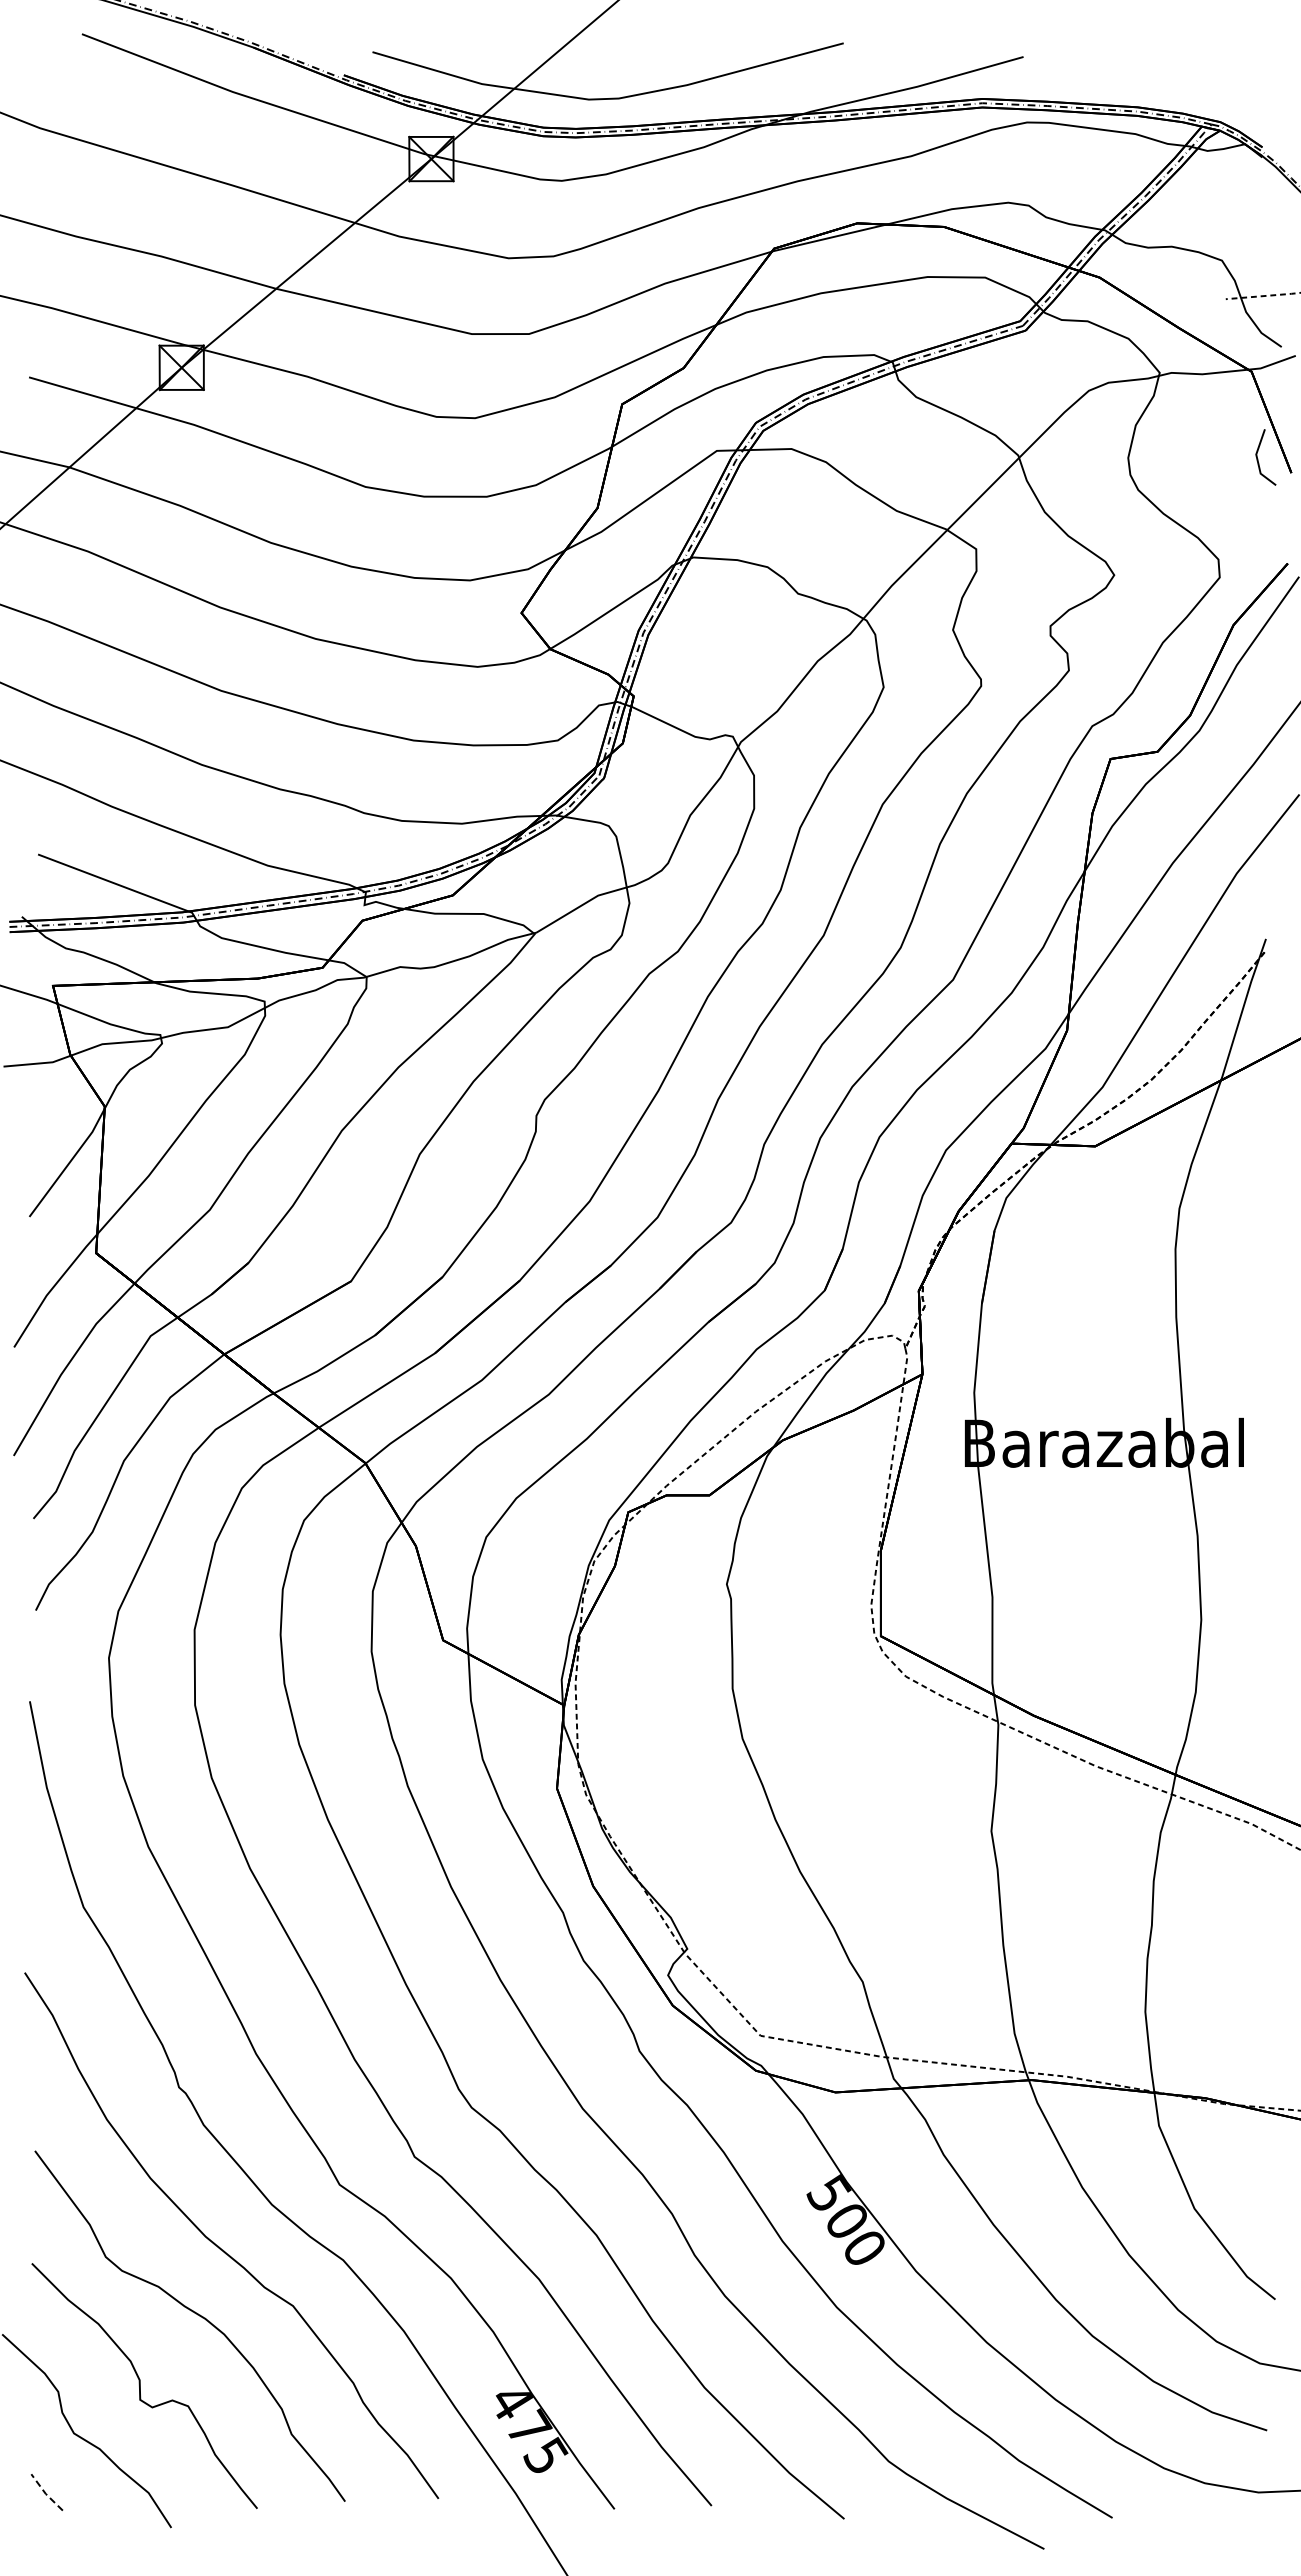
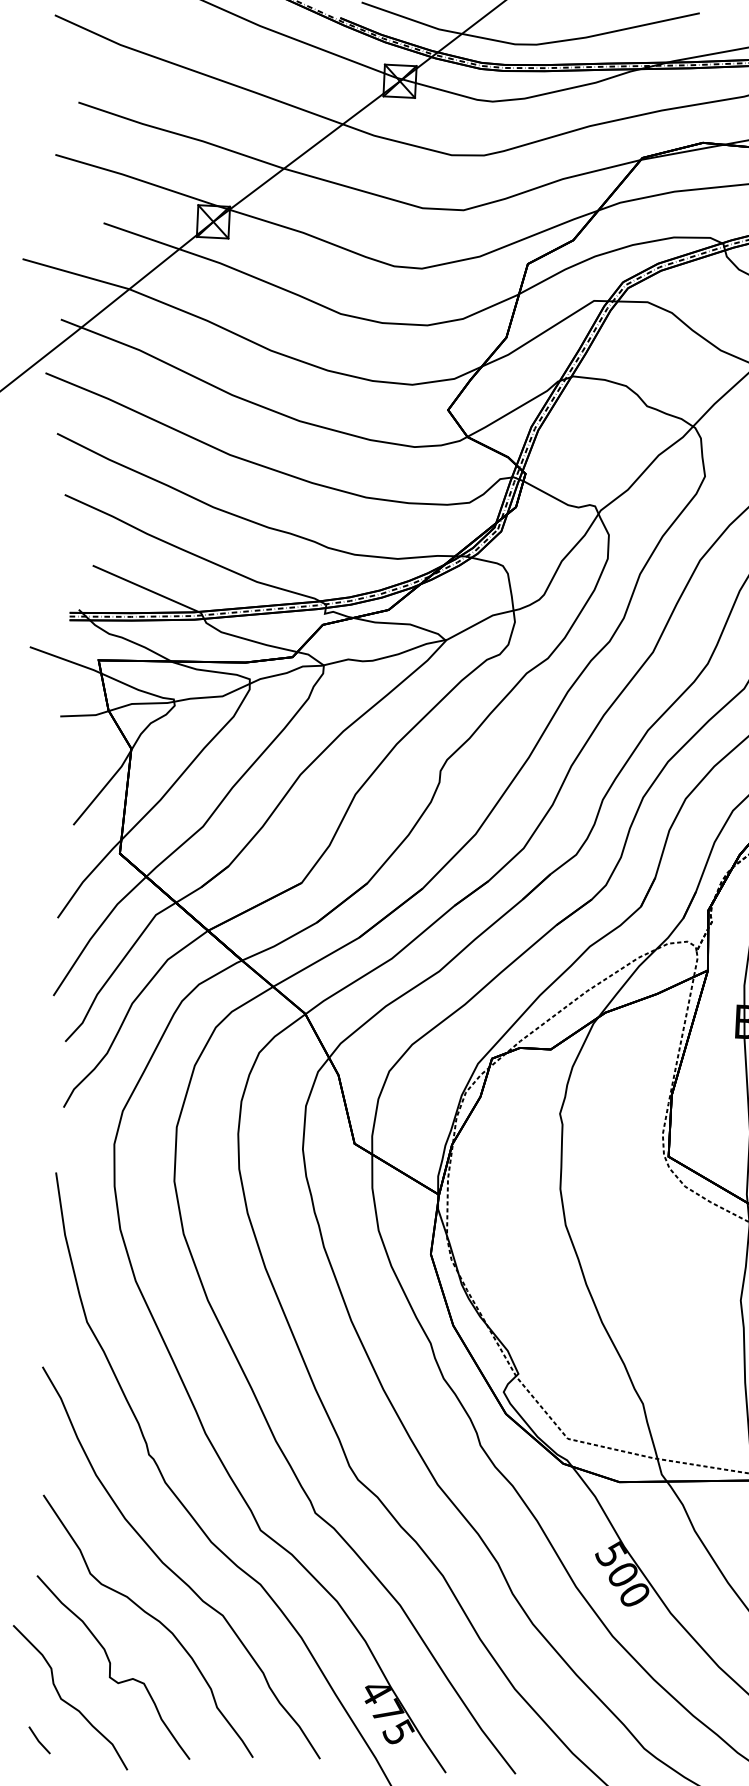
line: (45, 2493) -> (38, 1741), dashed -> solid

